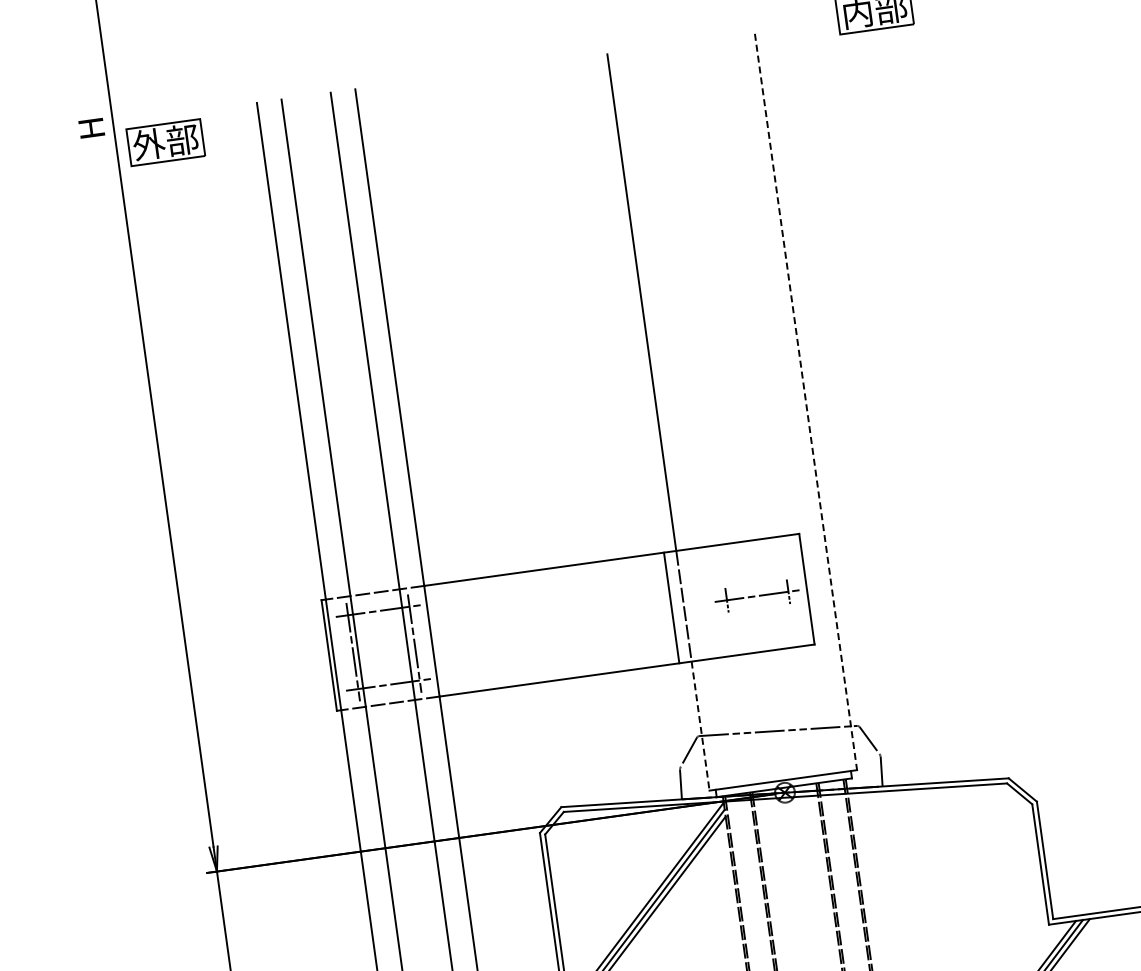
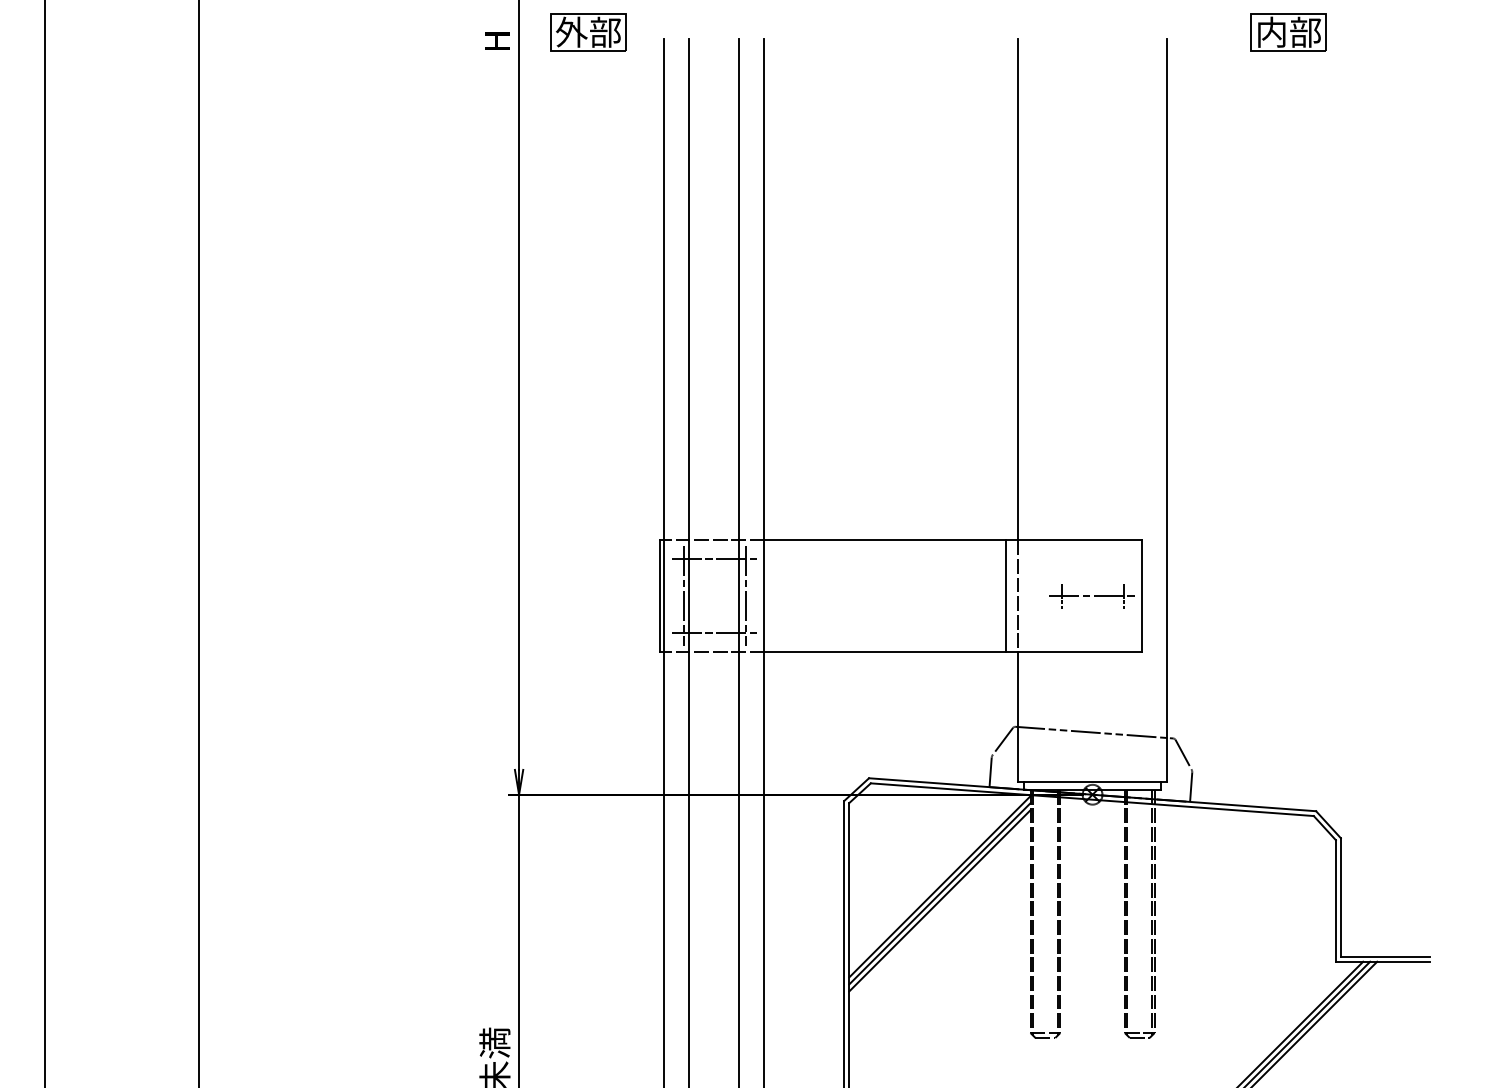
part: (165, 142) -> (588, 32), moved
line: (806, 401) -> (1167, 410), dashed -> solid
line: (701, 726) -> (1018, 717), dashed -> solid

